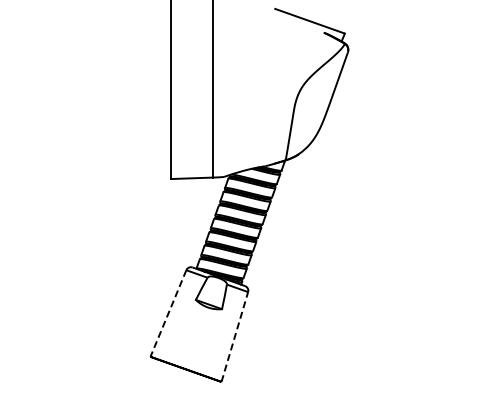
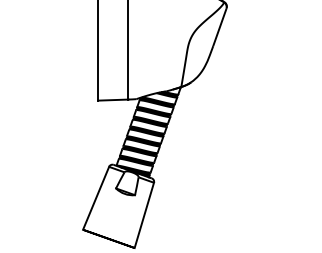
line: (168, 313) -> (96, 198), dashed -> solid
line: (234, 337) -> (144, 215), dashed -> solid

